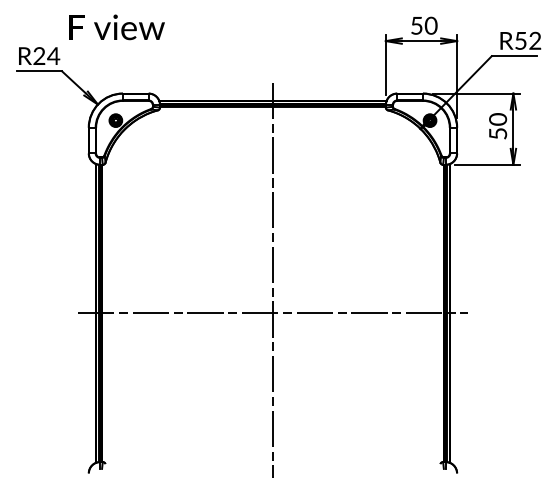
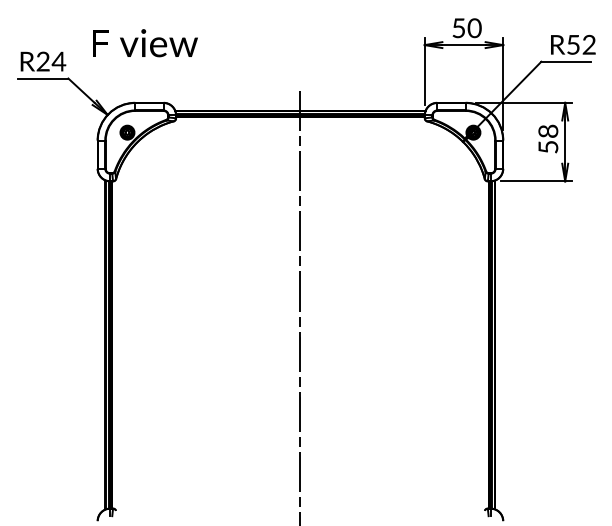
text: (116, 27) -> (144, 43), moved
text: (498, 119) -> (548, 131), 50 -> 58
line: (272, 313) -> (299, 345), removed

